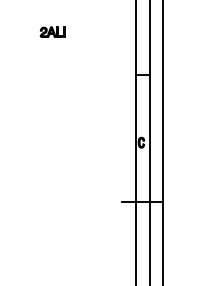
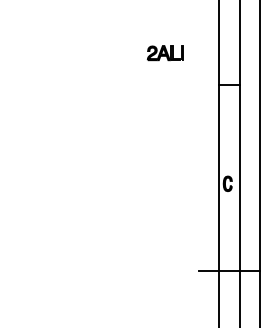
part: (52, 31) -> (165, 52), moved

